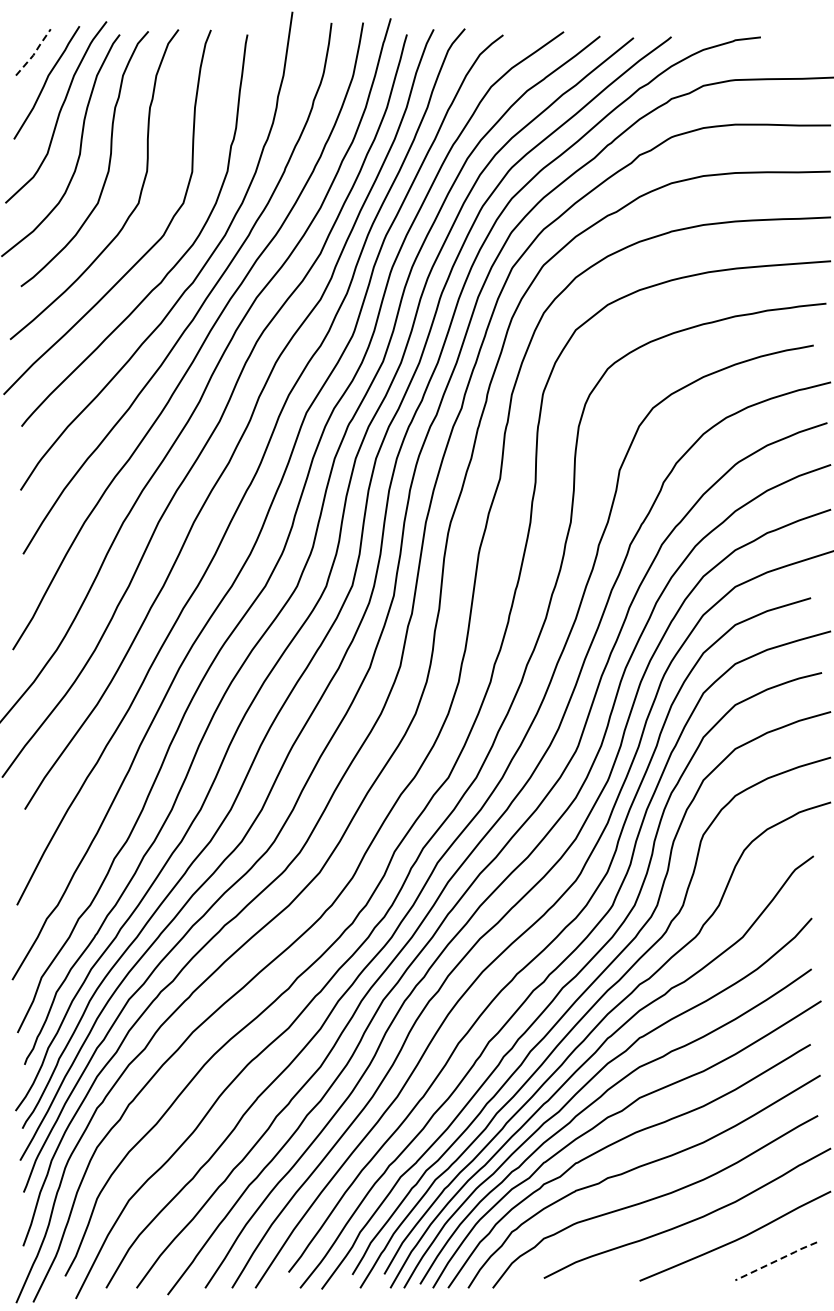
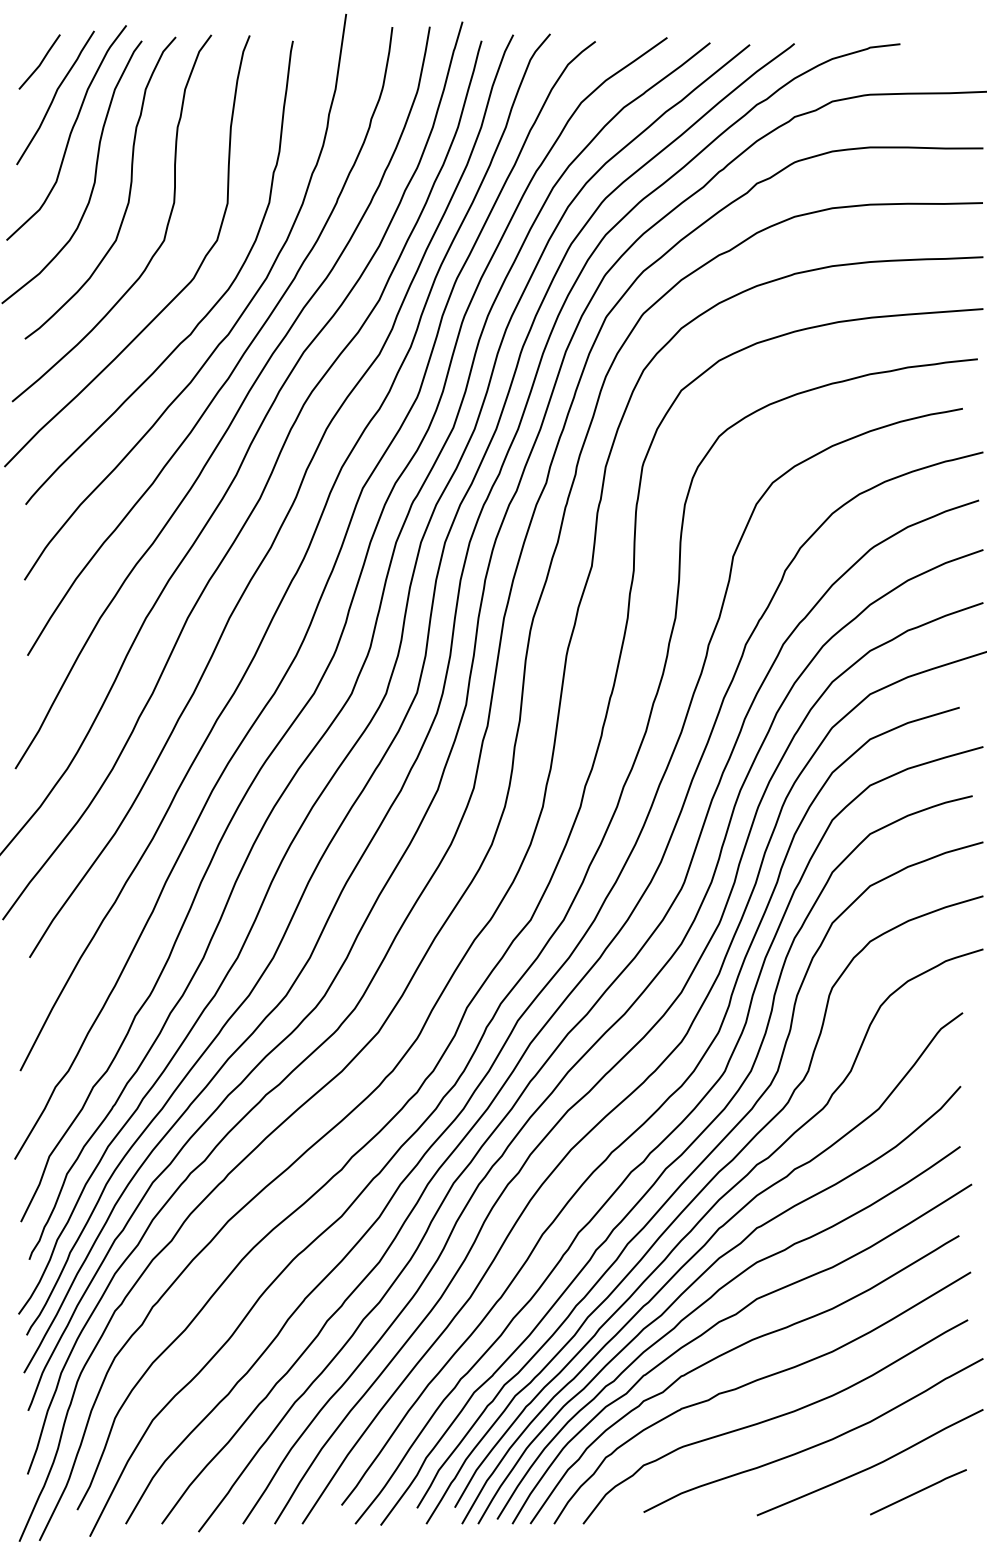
line: (34, 53) -> (40, 63), dashed -> solid
line: (776, 1260) -> (918, 1491), dashed -> solid

